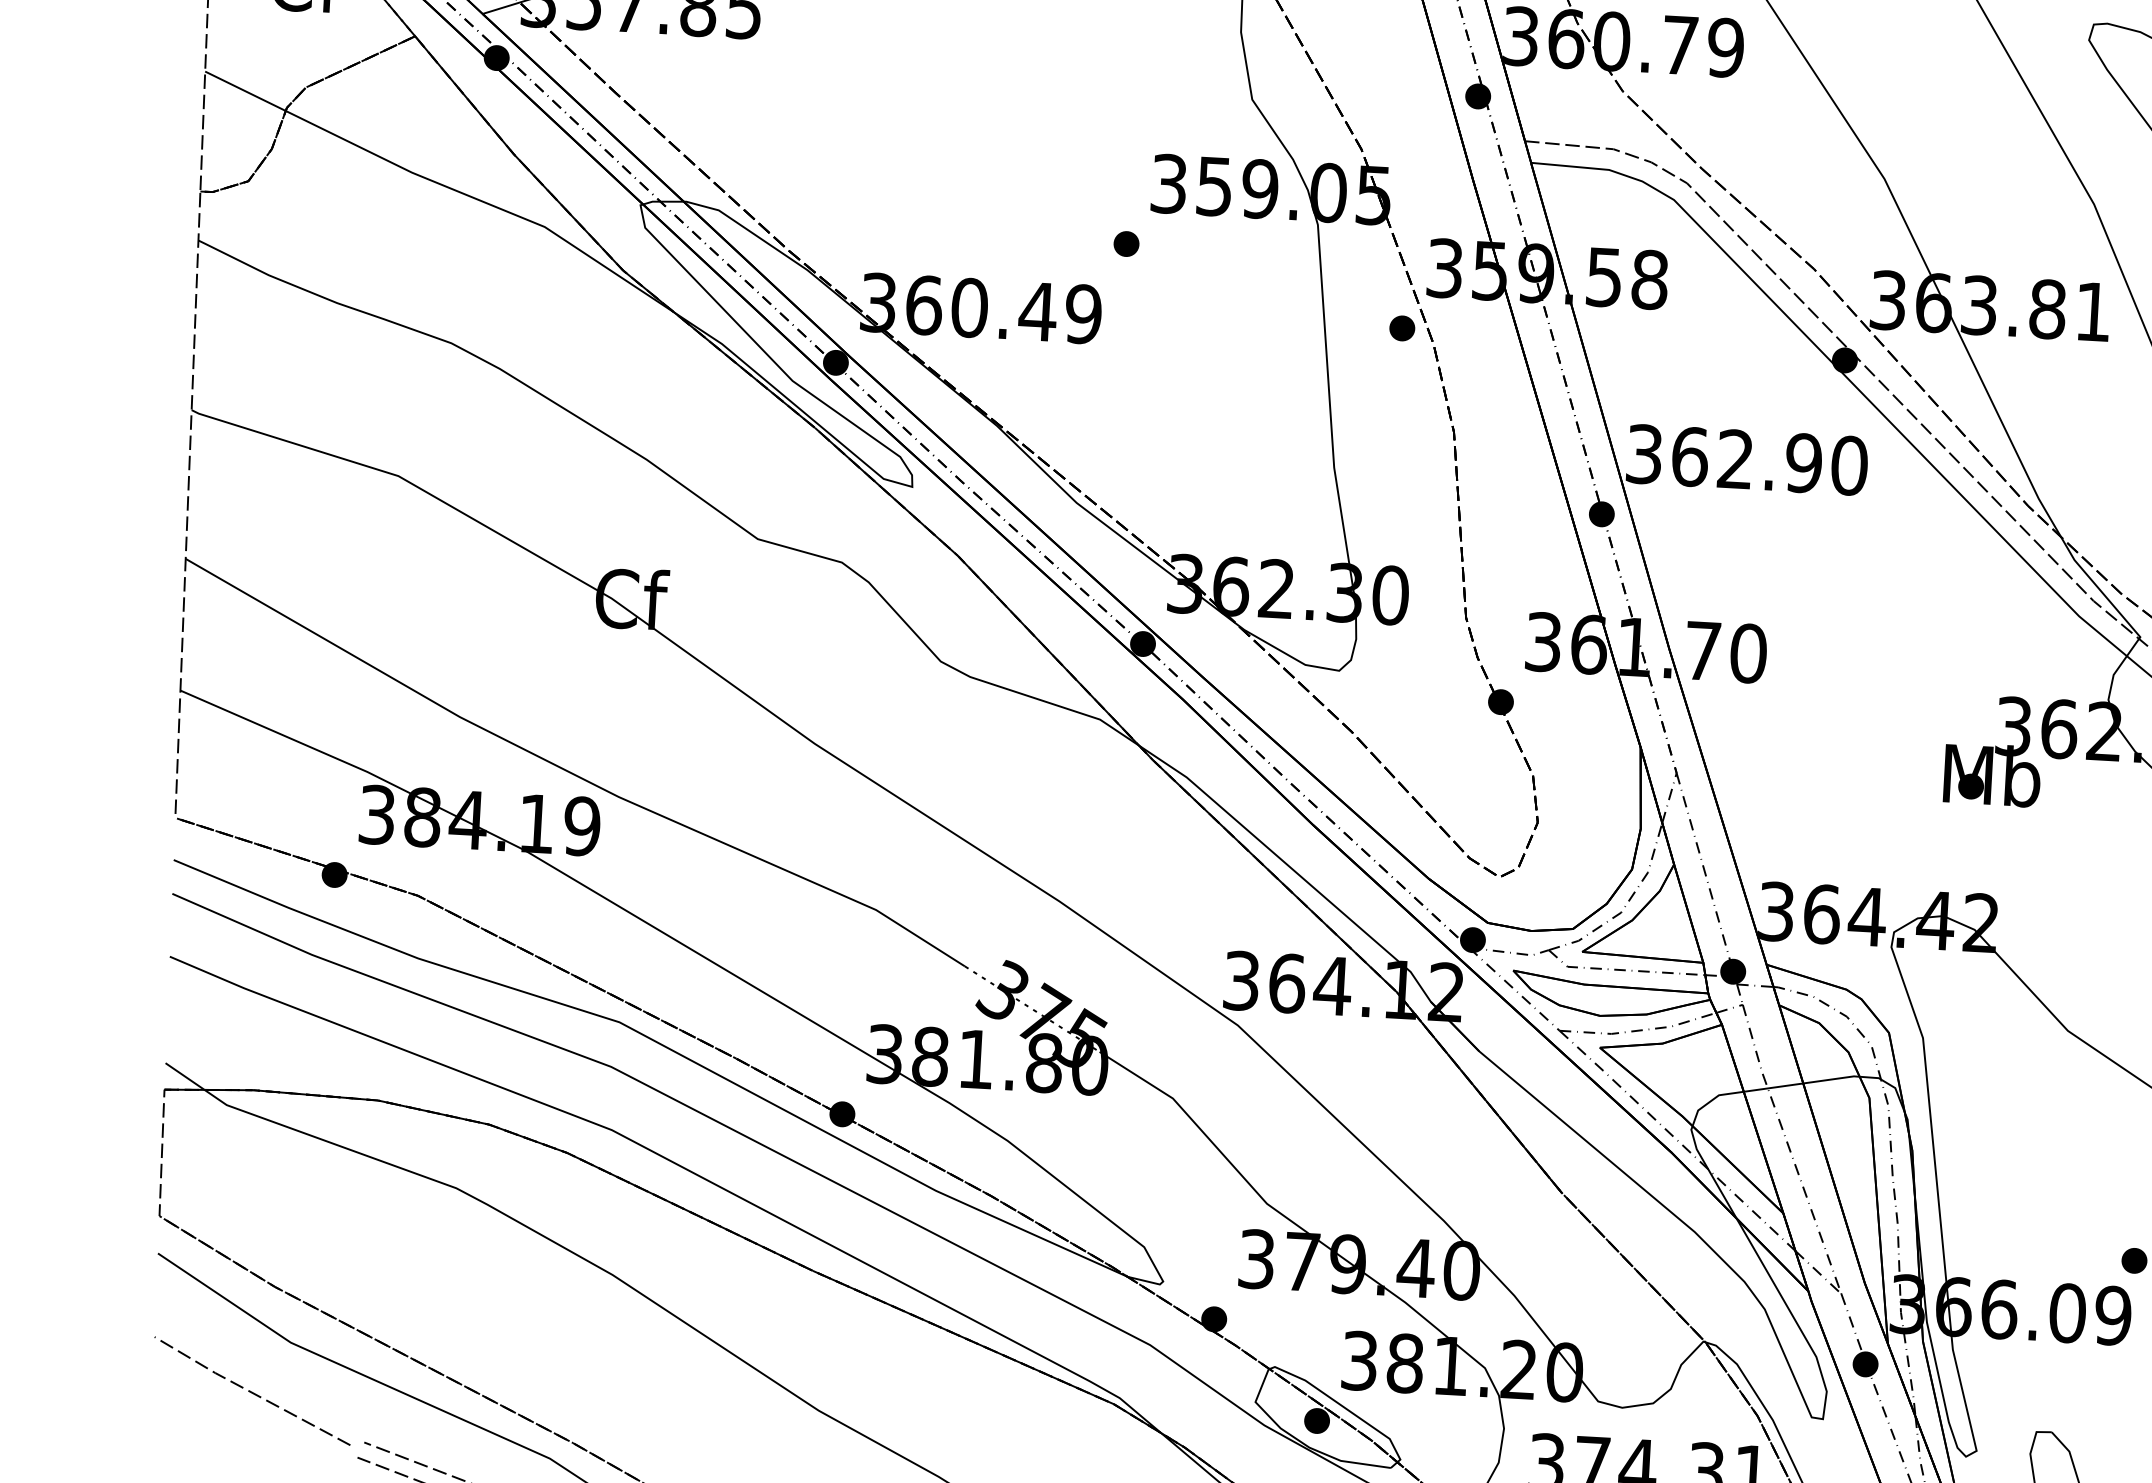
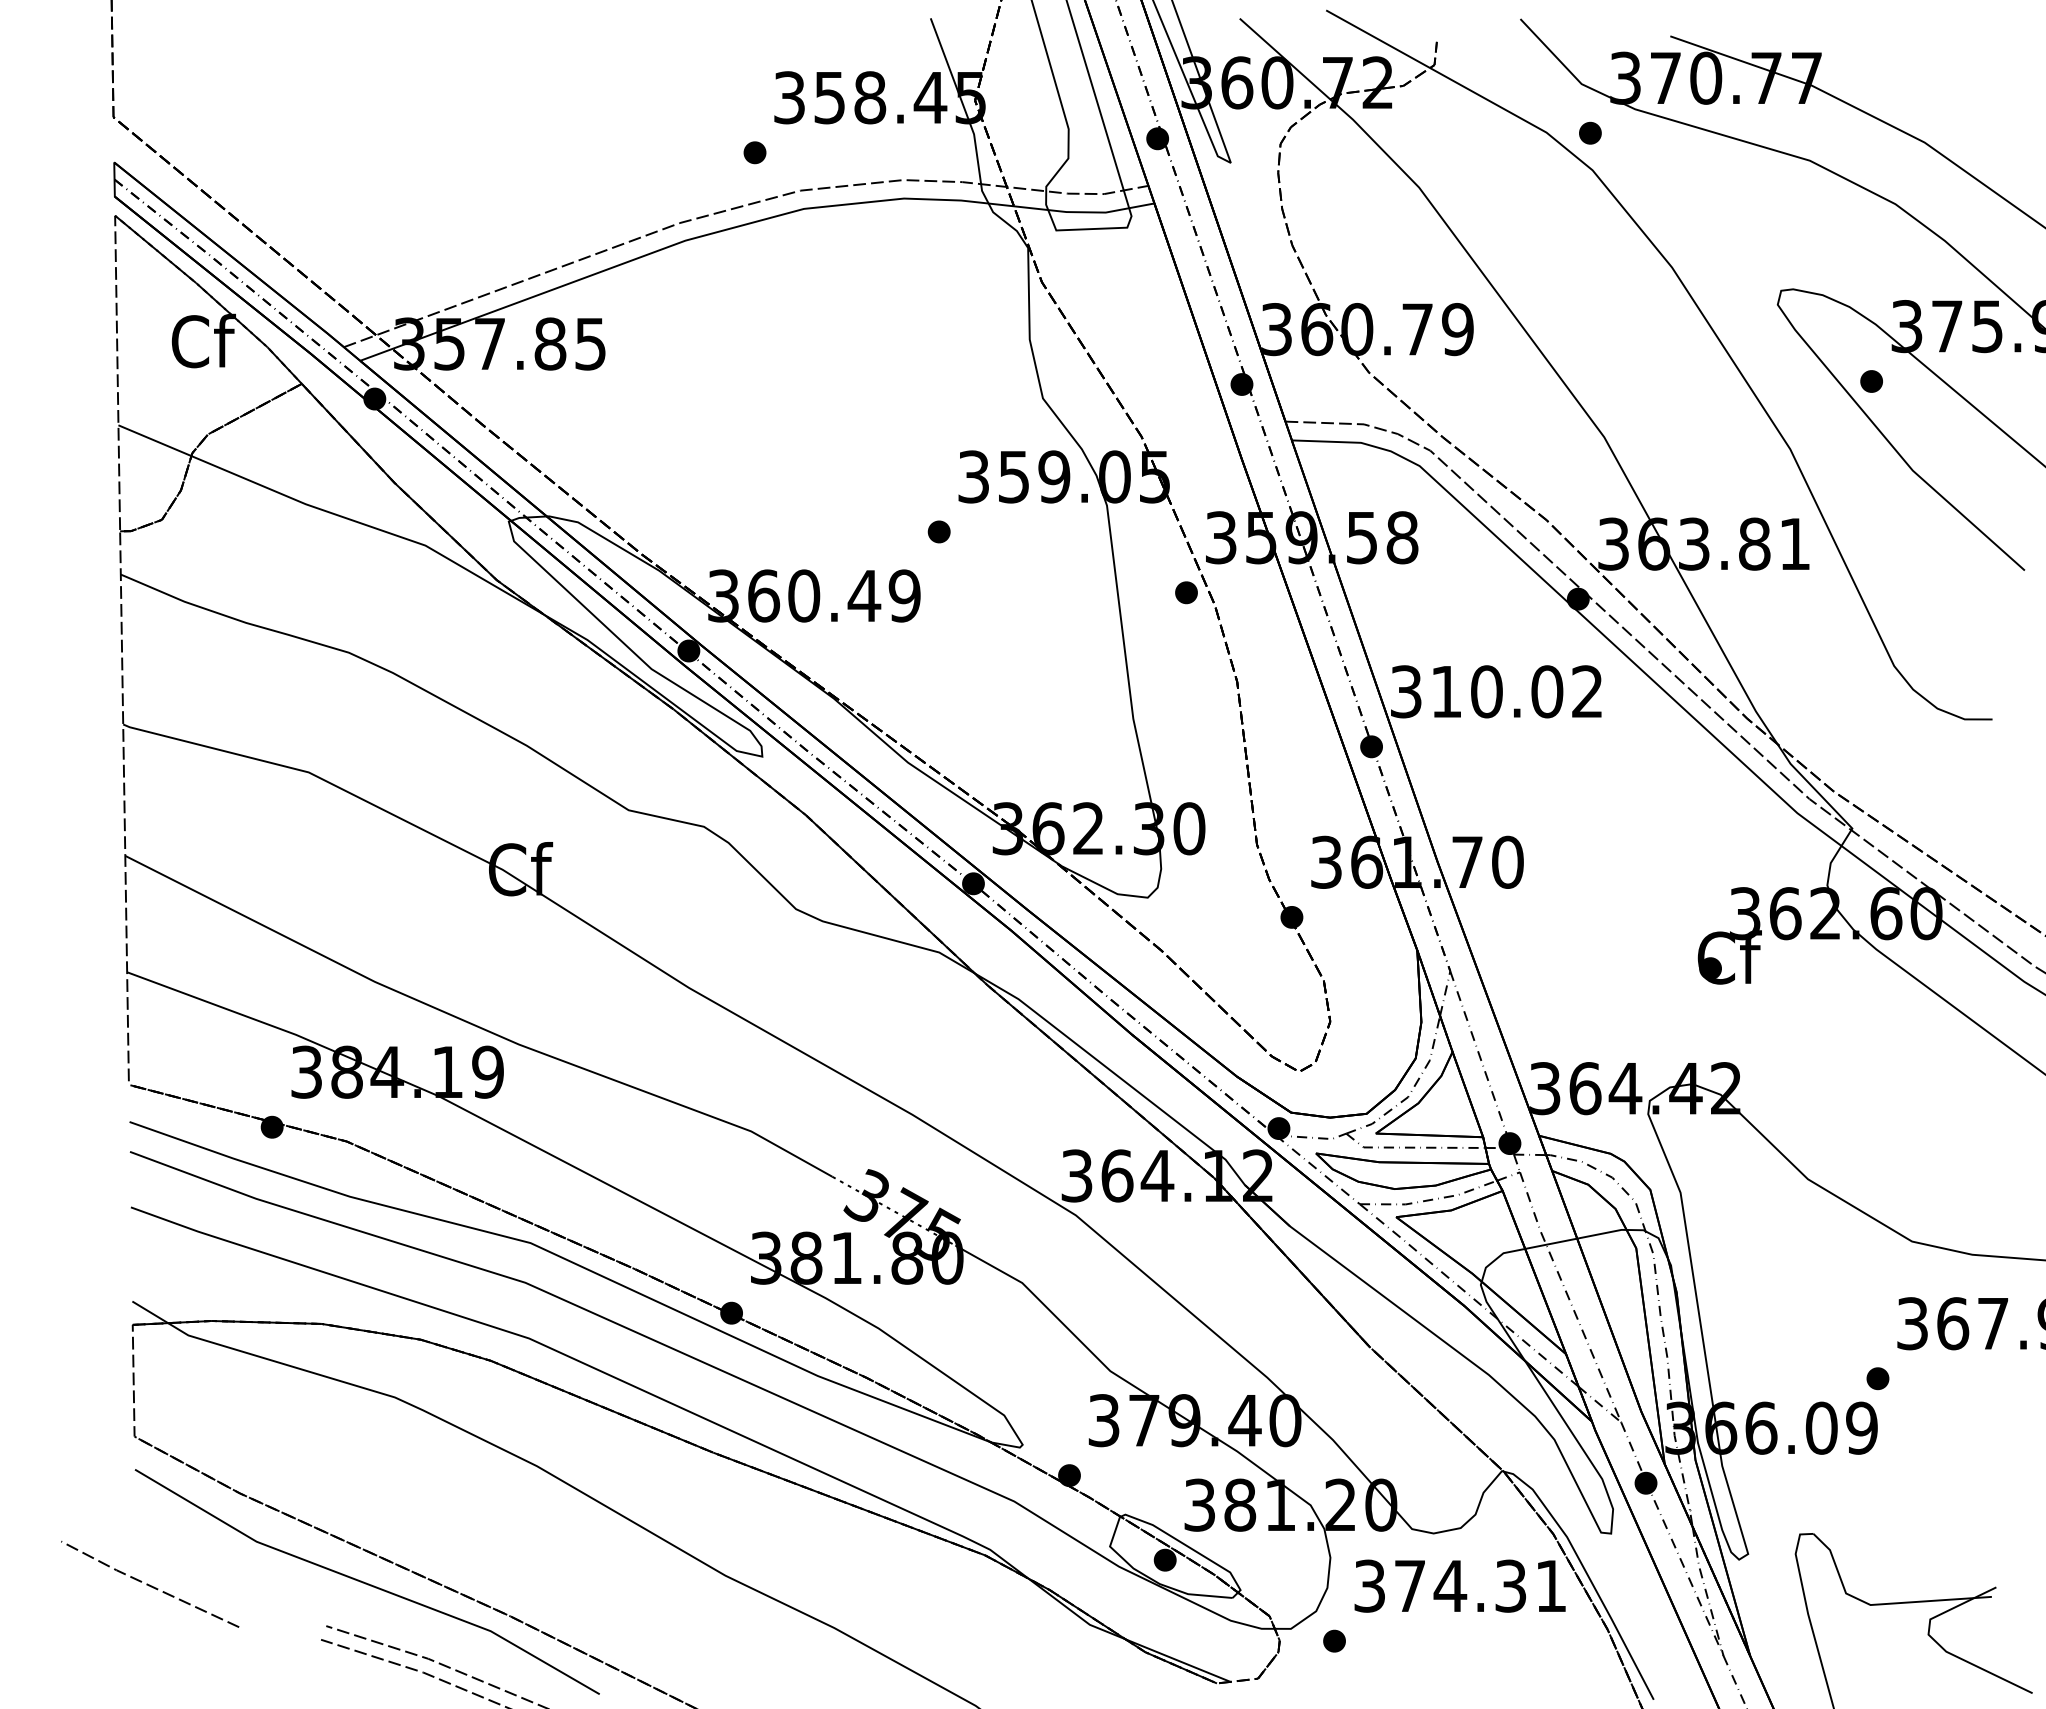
text: (1770, 461) -> (1517, 691), 362.90 -> 310.02
text: (1992, 775) -> (1728, 957), Mb -> Cf
line: (251, 1391) -> (149, 1584), moved

